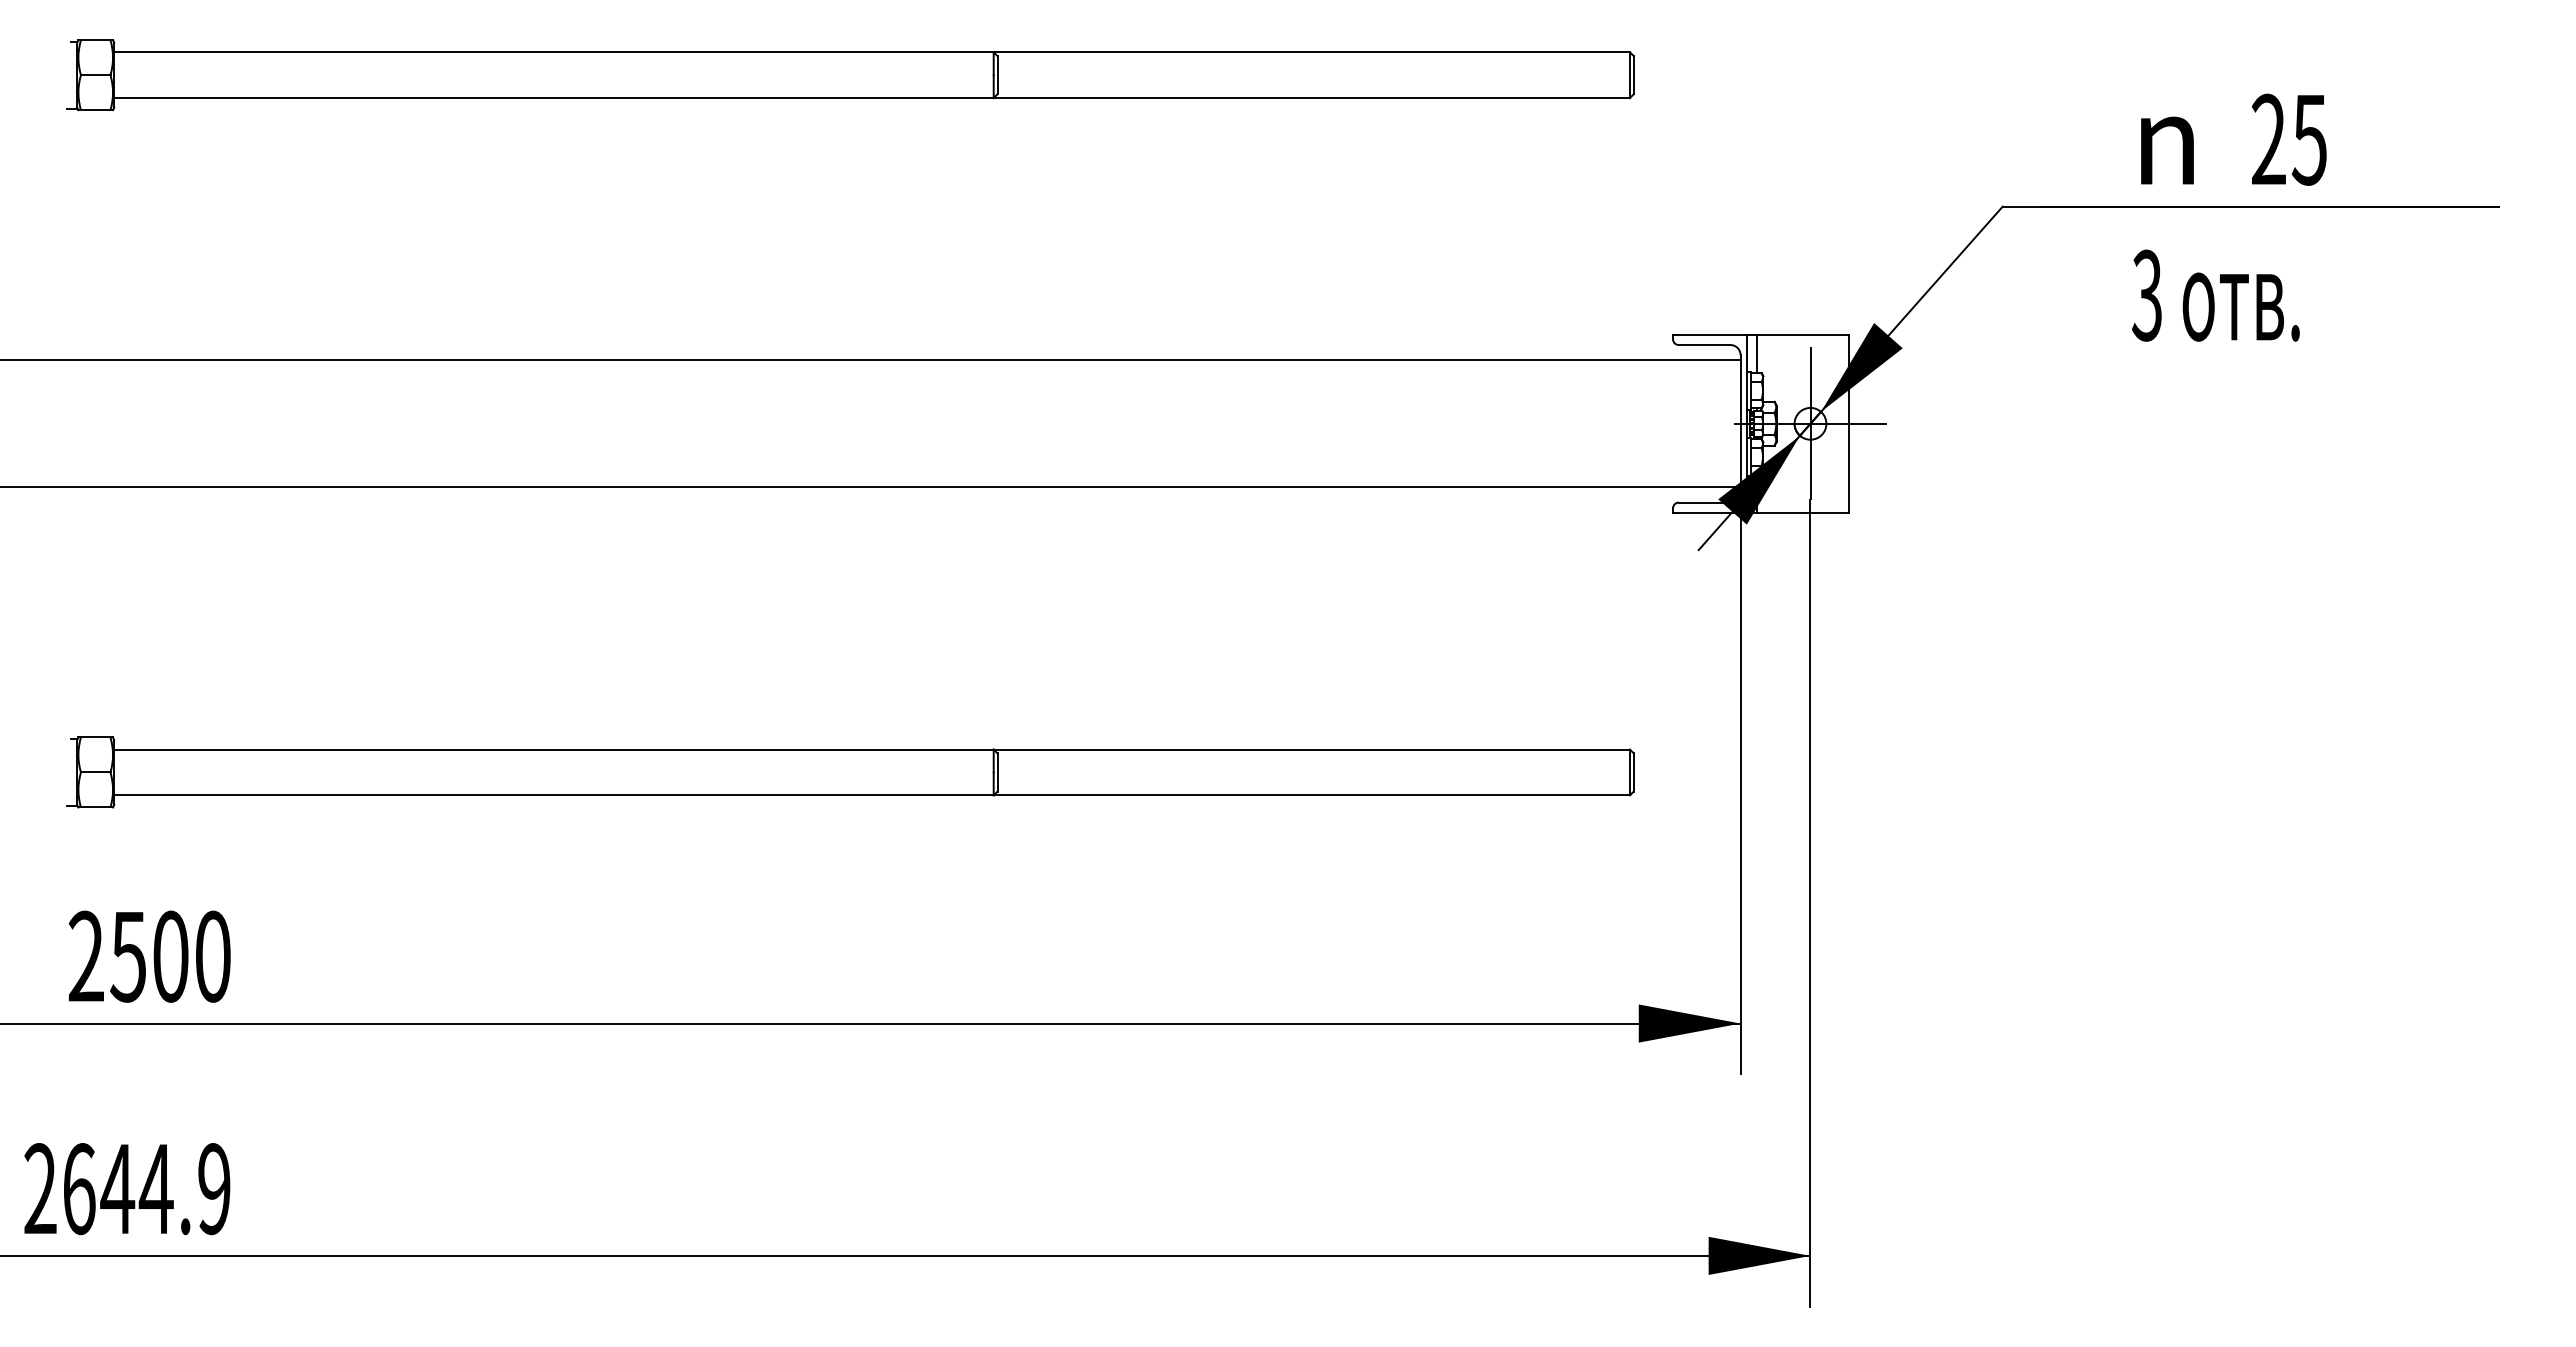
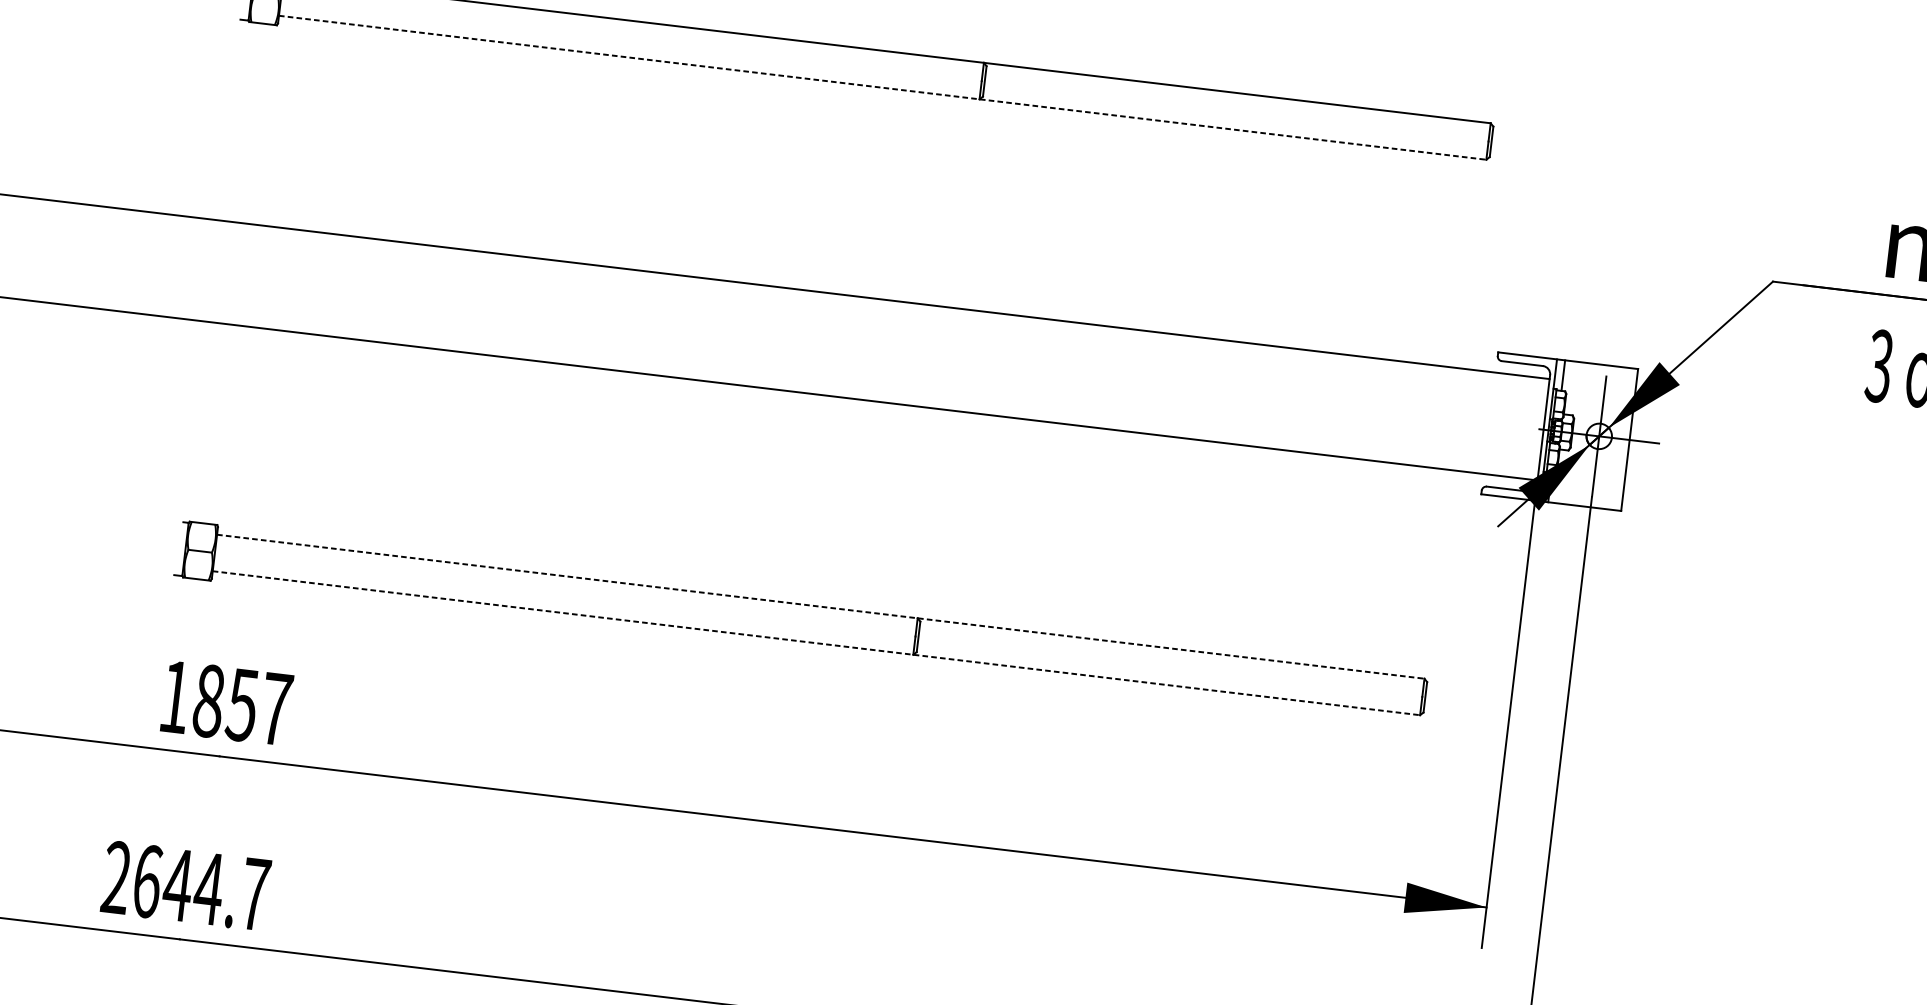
line: (872, 98) -> (882, 88), solid -> dashed
line: (872, 749) -> (821, 606), solid -> dashed
line: (872, 795) -> (816, 643), solid -> dashed
text: (149, 956) -> (225, 702), 2500 -> 1857
text: (214, 1189) -> (255, 894), 2644.9 -> 2644.7

